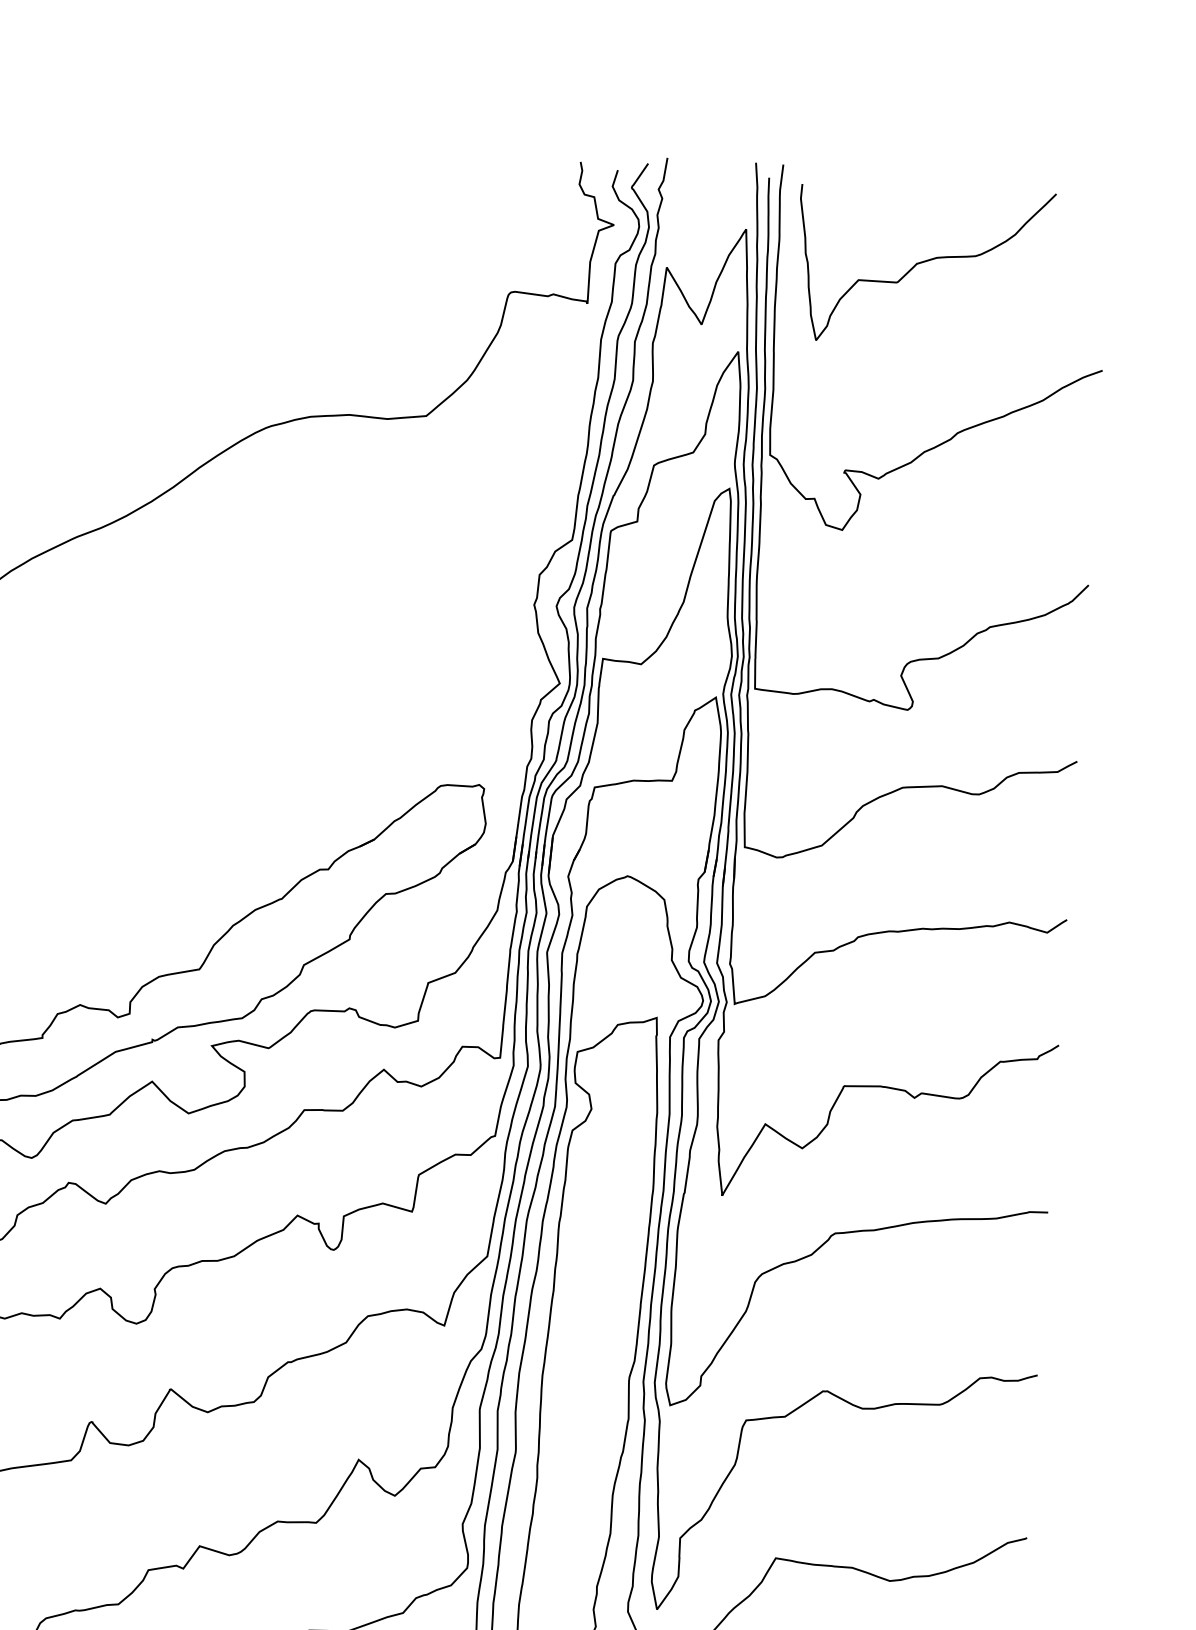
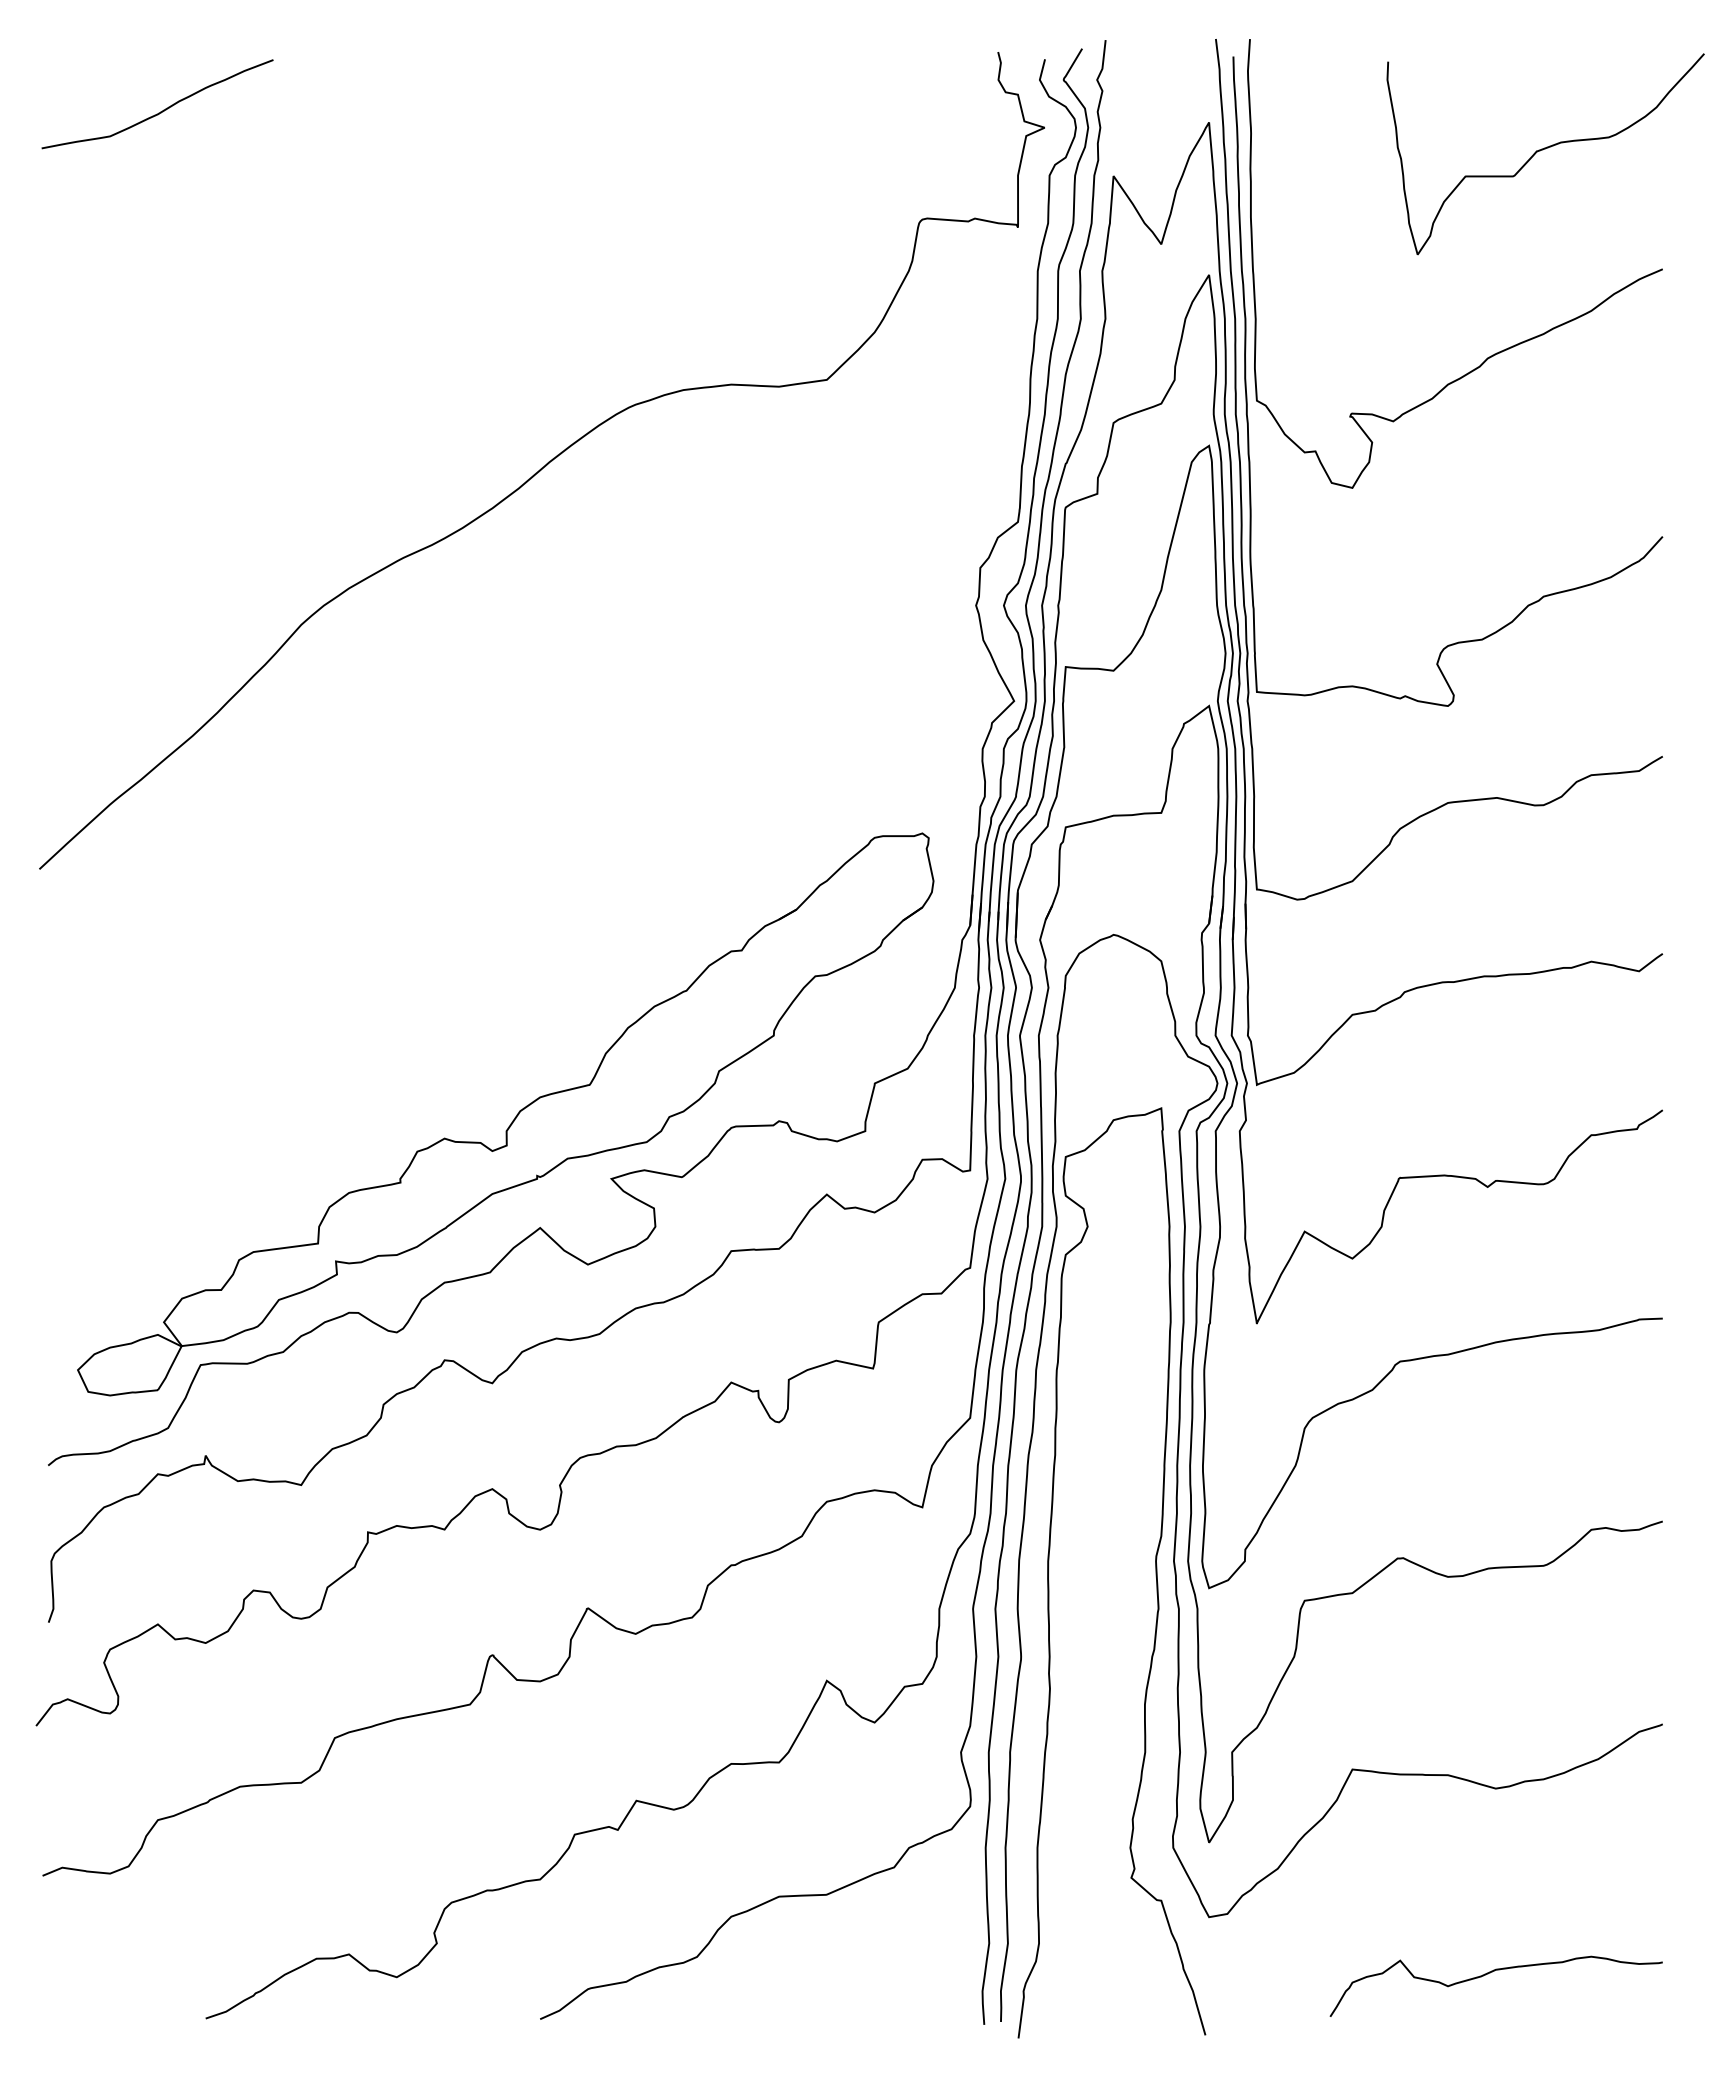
curve: (924, 262) -> (1545, 149), moved

